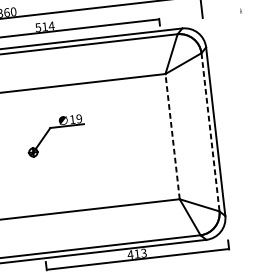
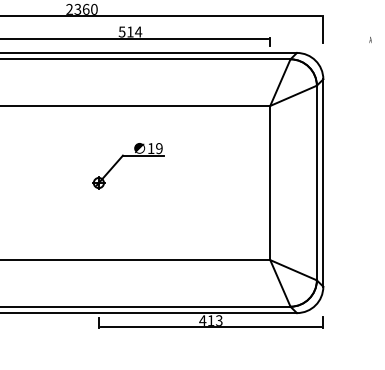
line: (210, 132) -> (316, 183), dashed -> solid
line: (172, 136) -> (270, 182), dashed -> solid

